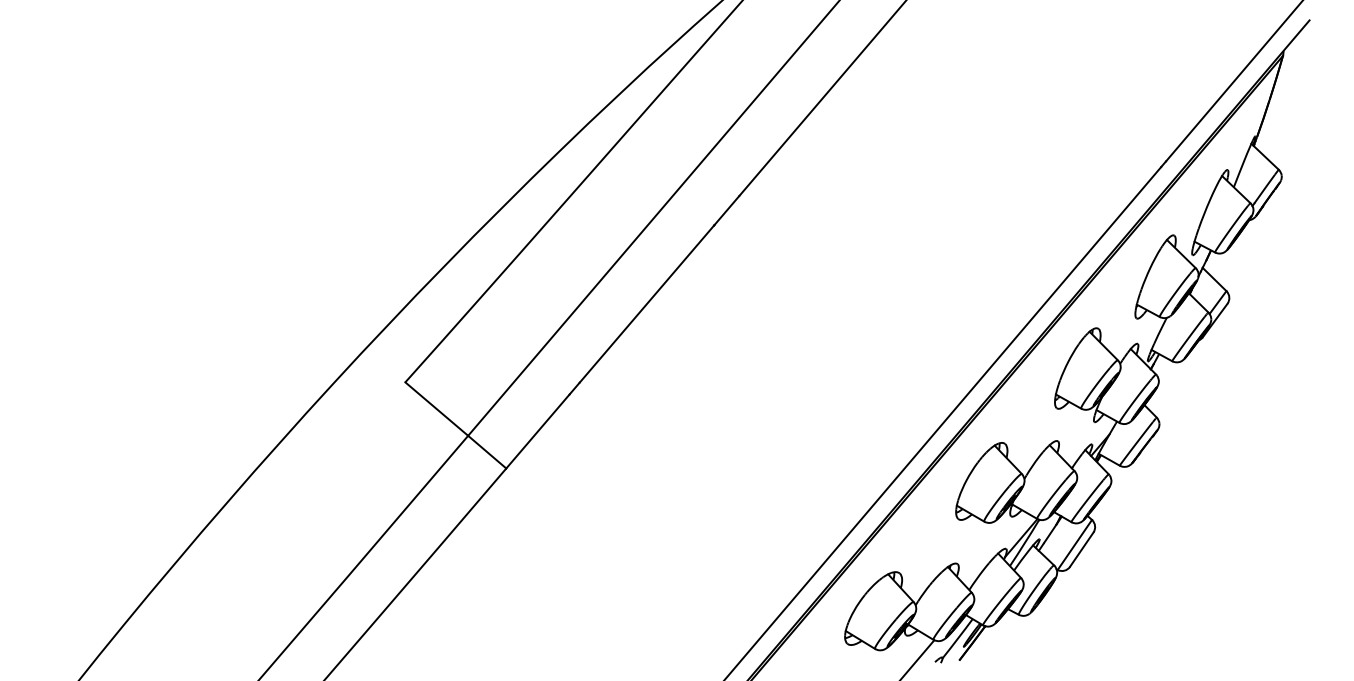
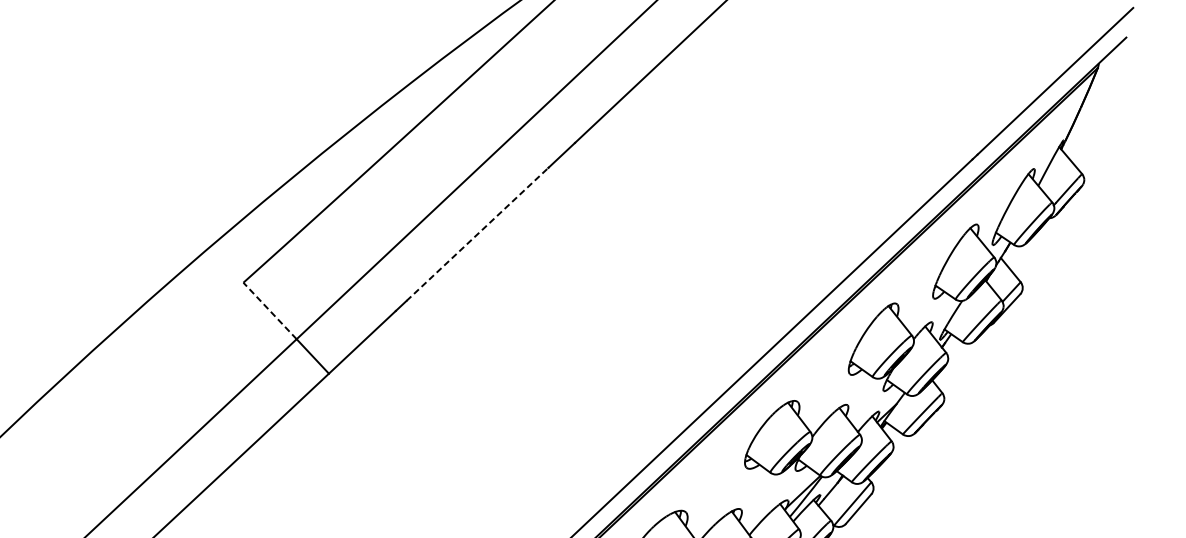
line: (647, 303) -> (478, 233), solid -> dashed
line: (436, 408) -> (269, 310), solid -> dashed

